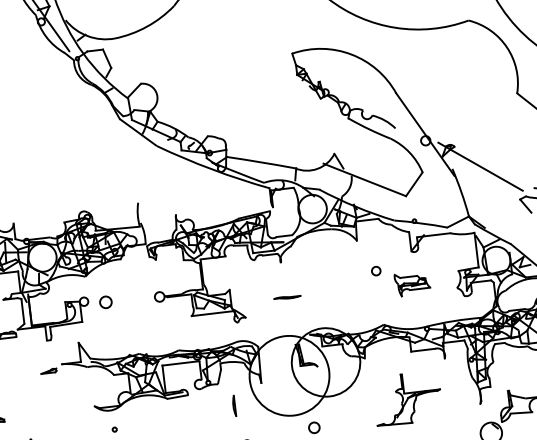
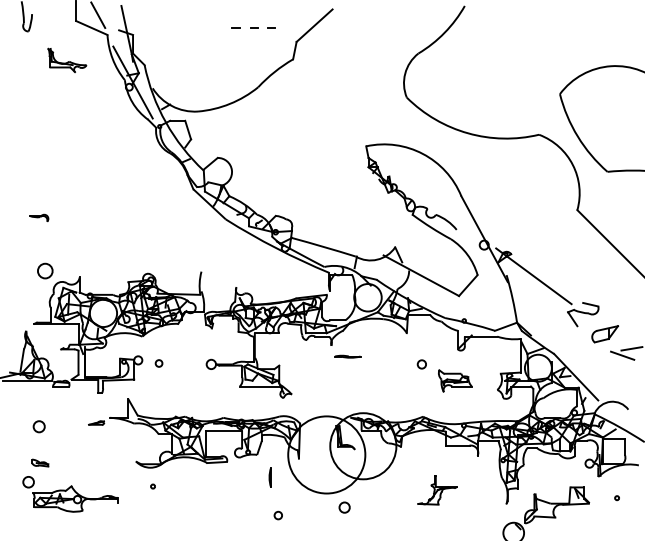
line: (287, 297) -> (347, 356), moved
circle: (105, 302) -> (158, 363), size x0.6
part: (407, 398) -> (437, 490), size x0.6

